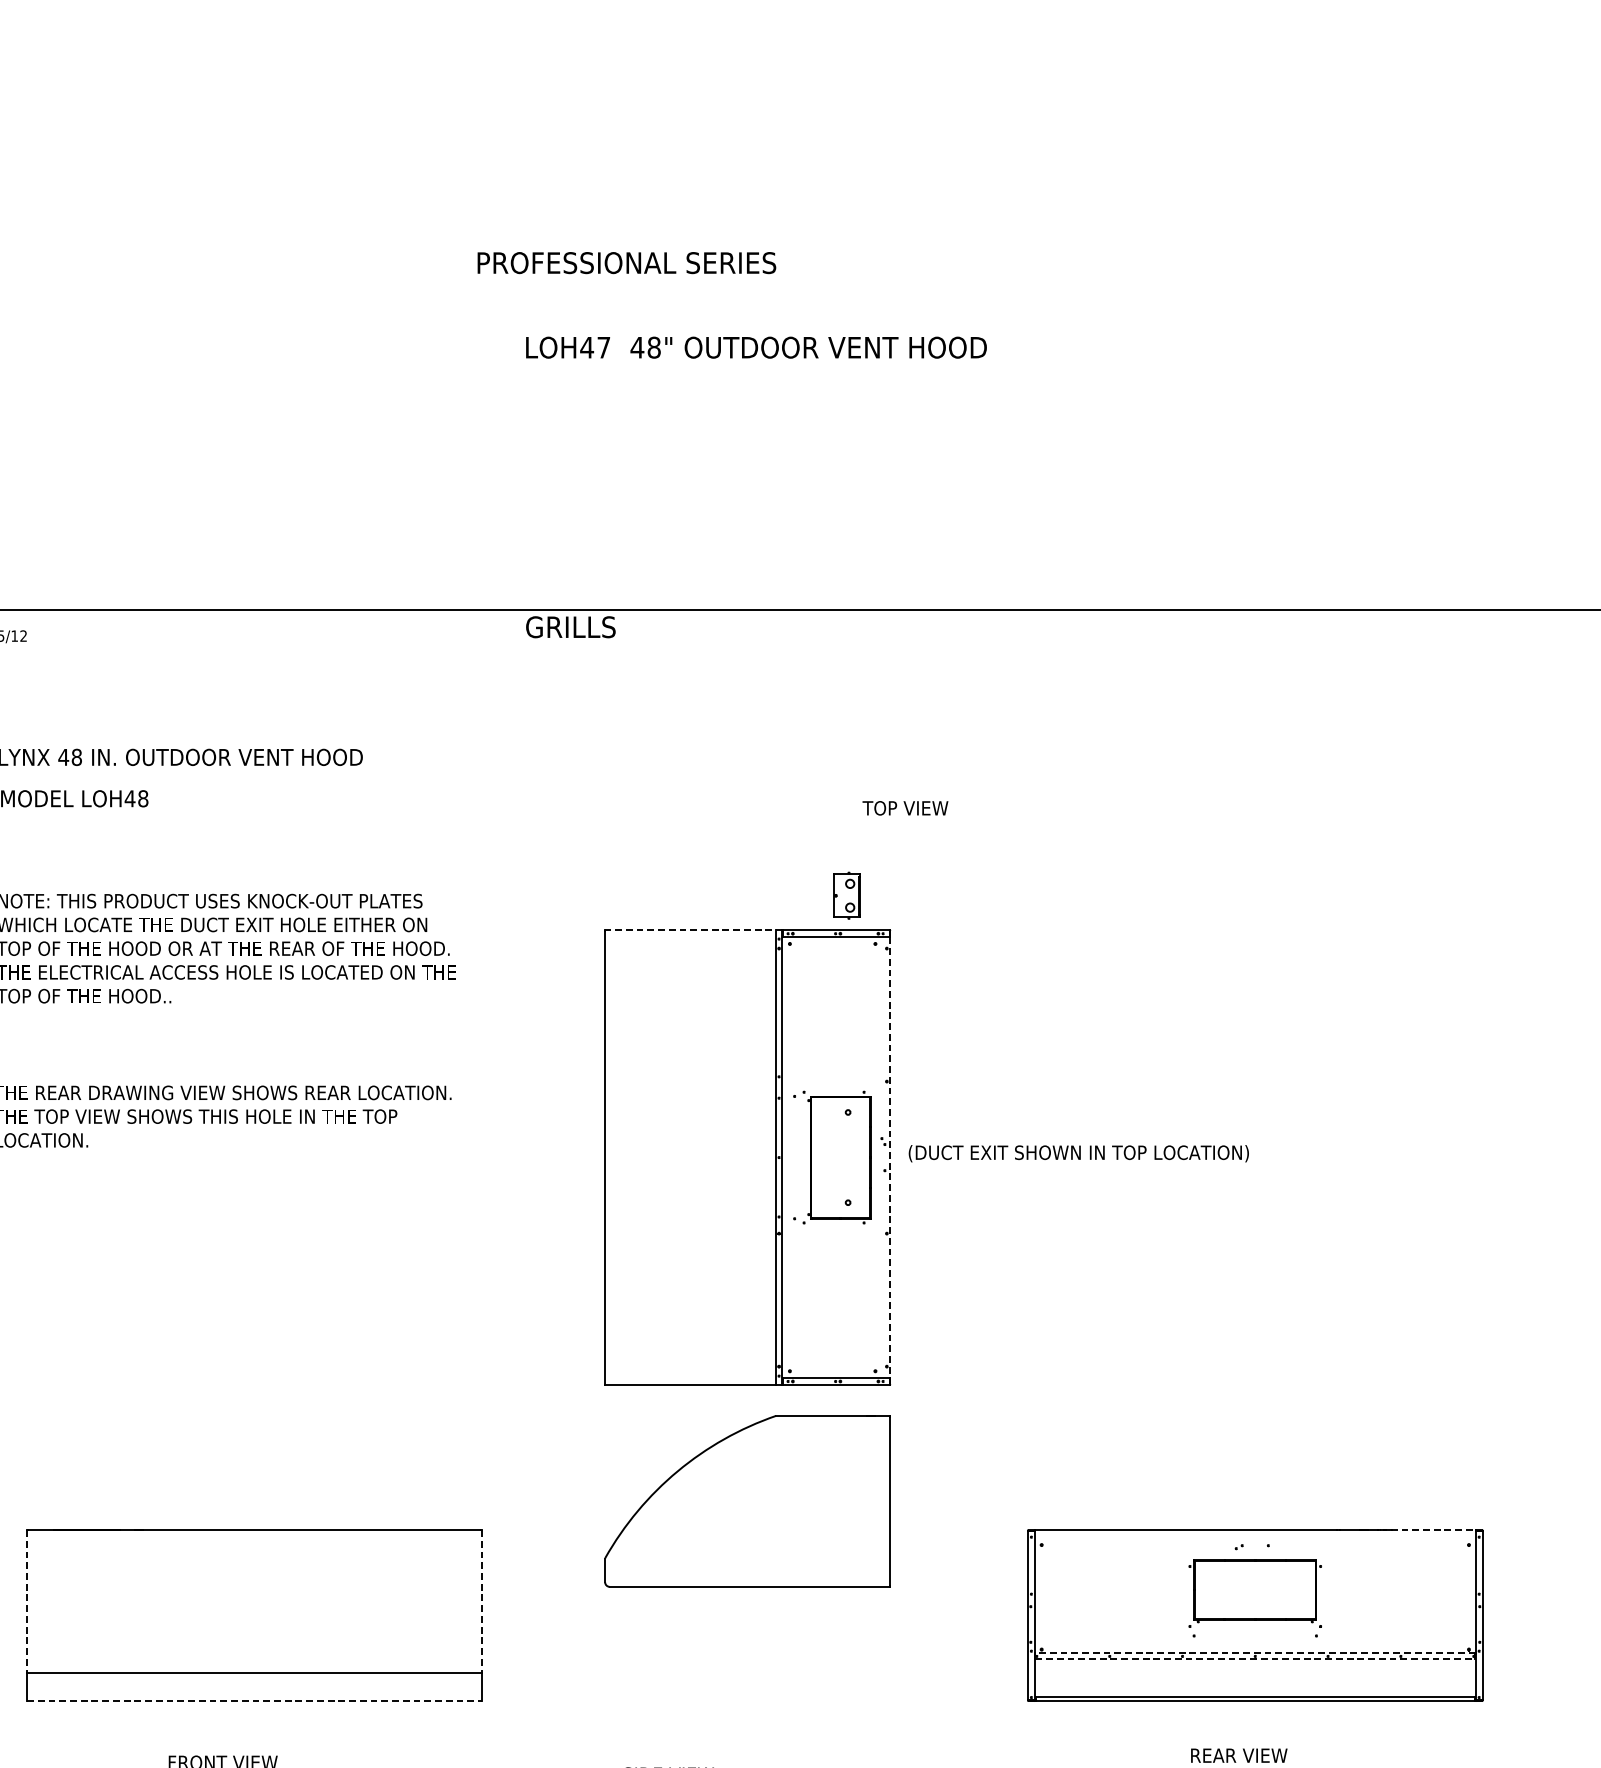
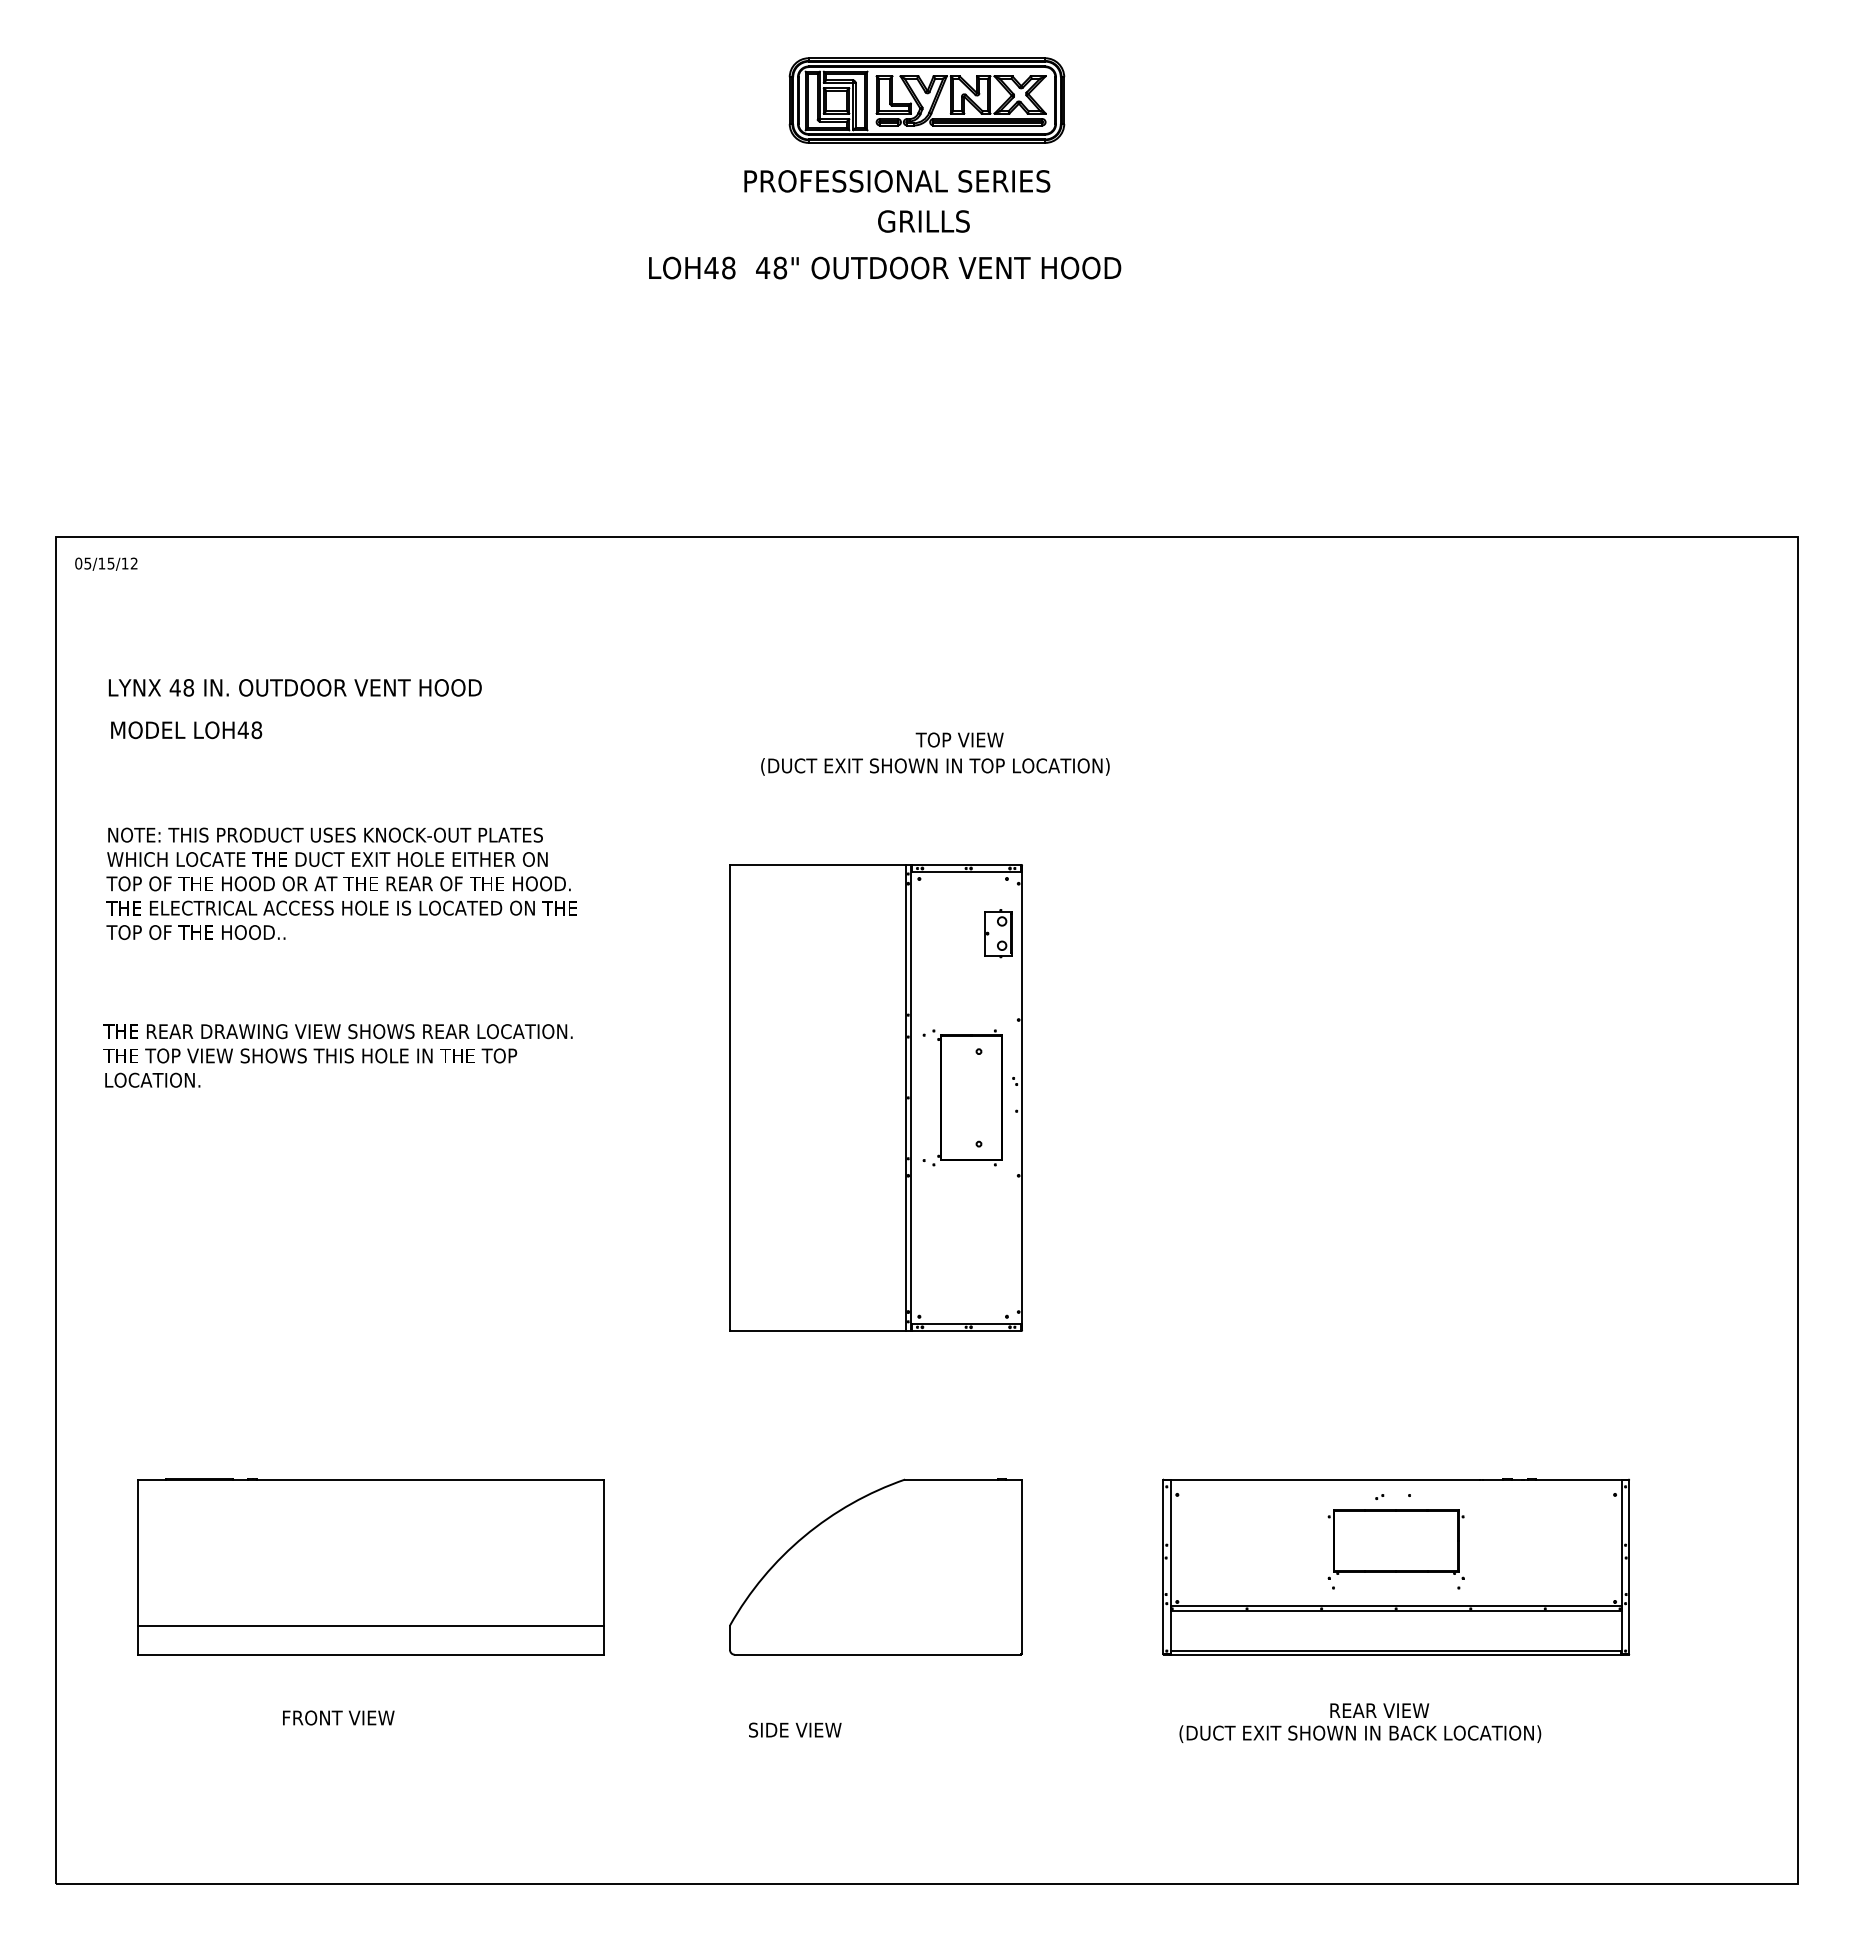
part: (796, 184) -> (926, 100), added
text: (627, 263) -> (897, 181), moved
text: (603, 347) -> (728, 267), LOH47 -> LOH48
text: (570, 627) -> (923, 221), moved
text: (905, 807) -> (959, 739), moved
part: (846, 895) -> (998, 933), moved
line: (693, 929) -> (820, 864), dashed -> solid
text: (1078, 1153) -> (935, 766), moved
line: (890, 1161) -> (1022, 1101), dashed -> solid
part: (747, 1500) -> (875, 1566), moved
line: (1427, 1530) -> (1572, 1479), dashed -> solid
line: (26, 1602) -> (137, 1553), dashed -> solid
line: (481, 1602) -> (603, 1553), dashed -> solid
line: (1254, 1653) -> (1395, 1605), dashed -> solid
line: (1255, 1658) -> (1396, 1611), dashed -> solid
line: (255, 1700) -> (371, 1654), dashed -> solid

